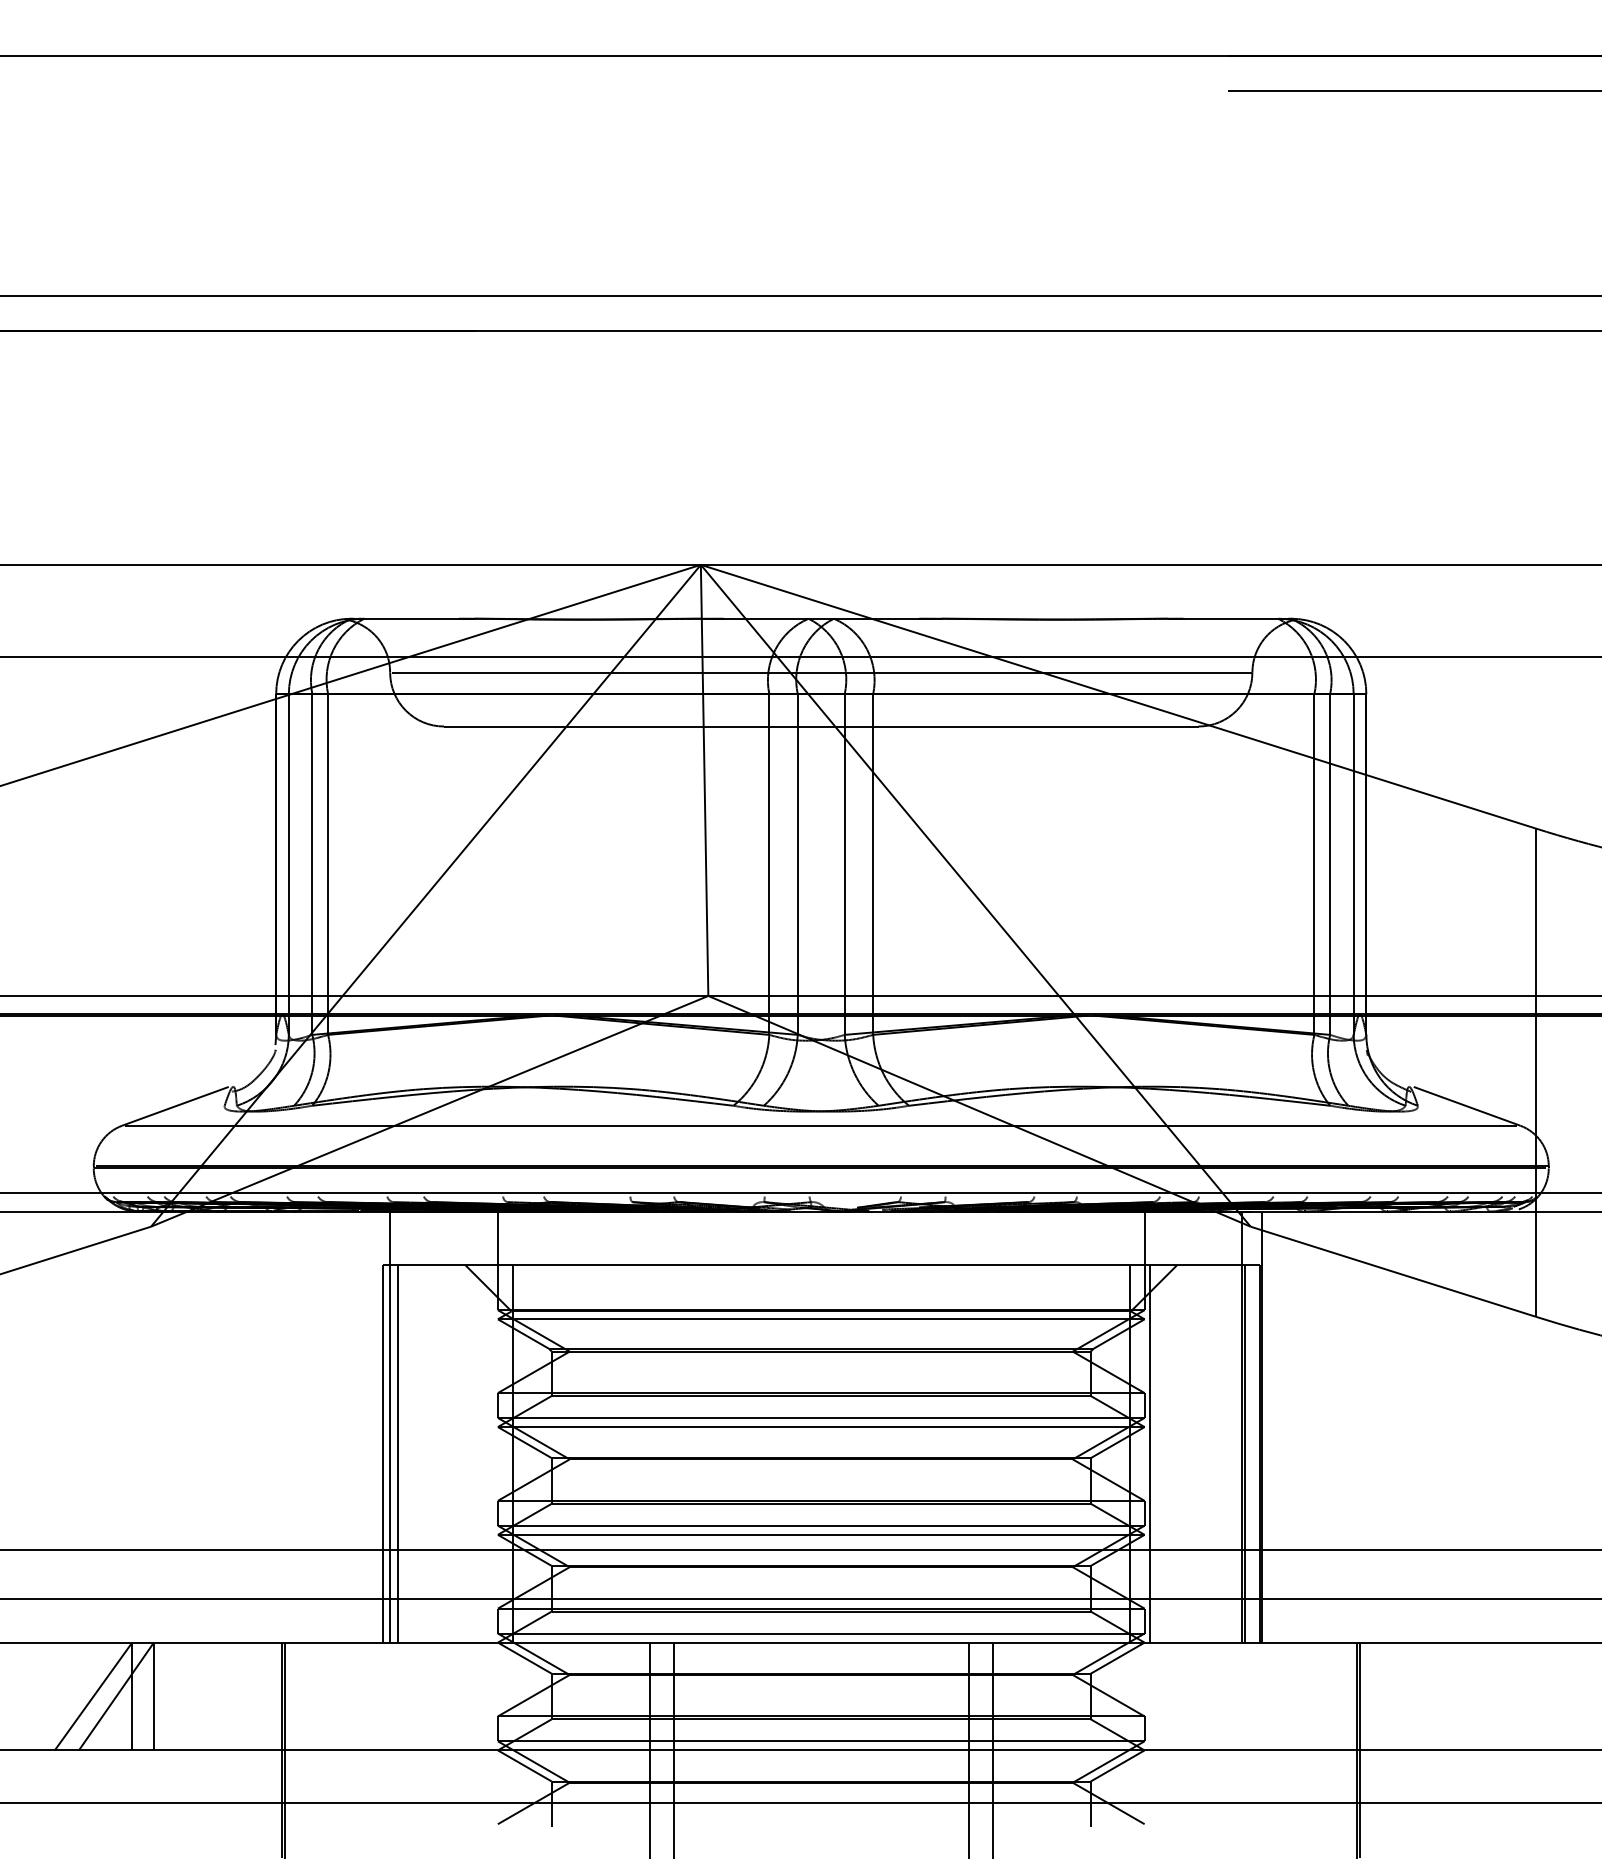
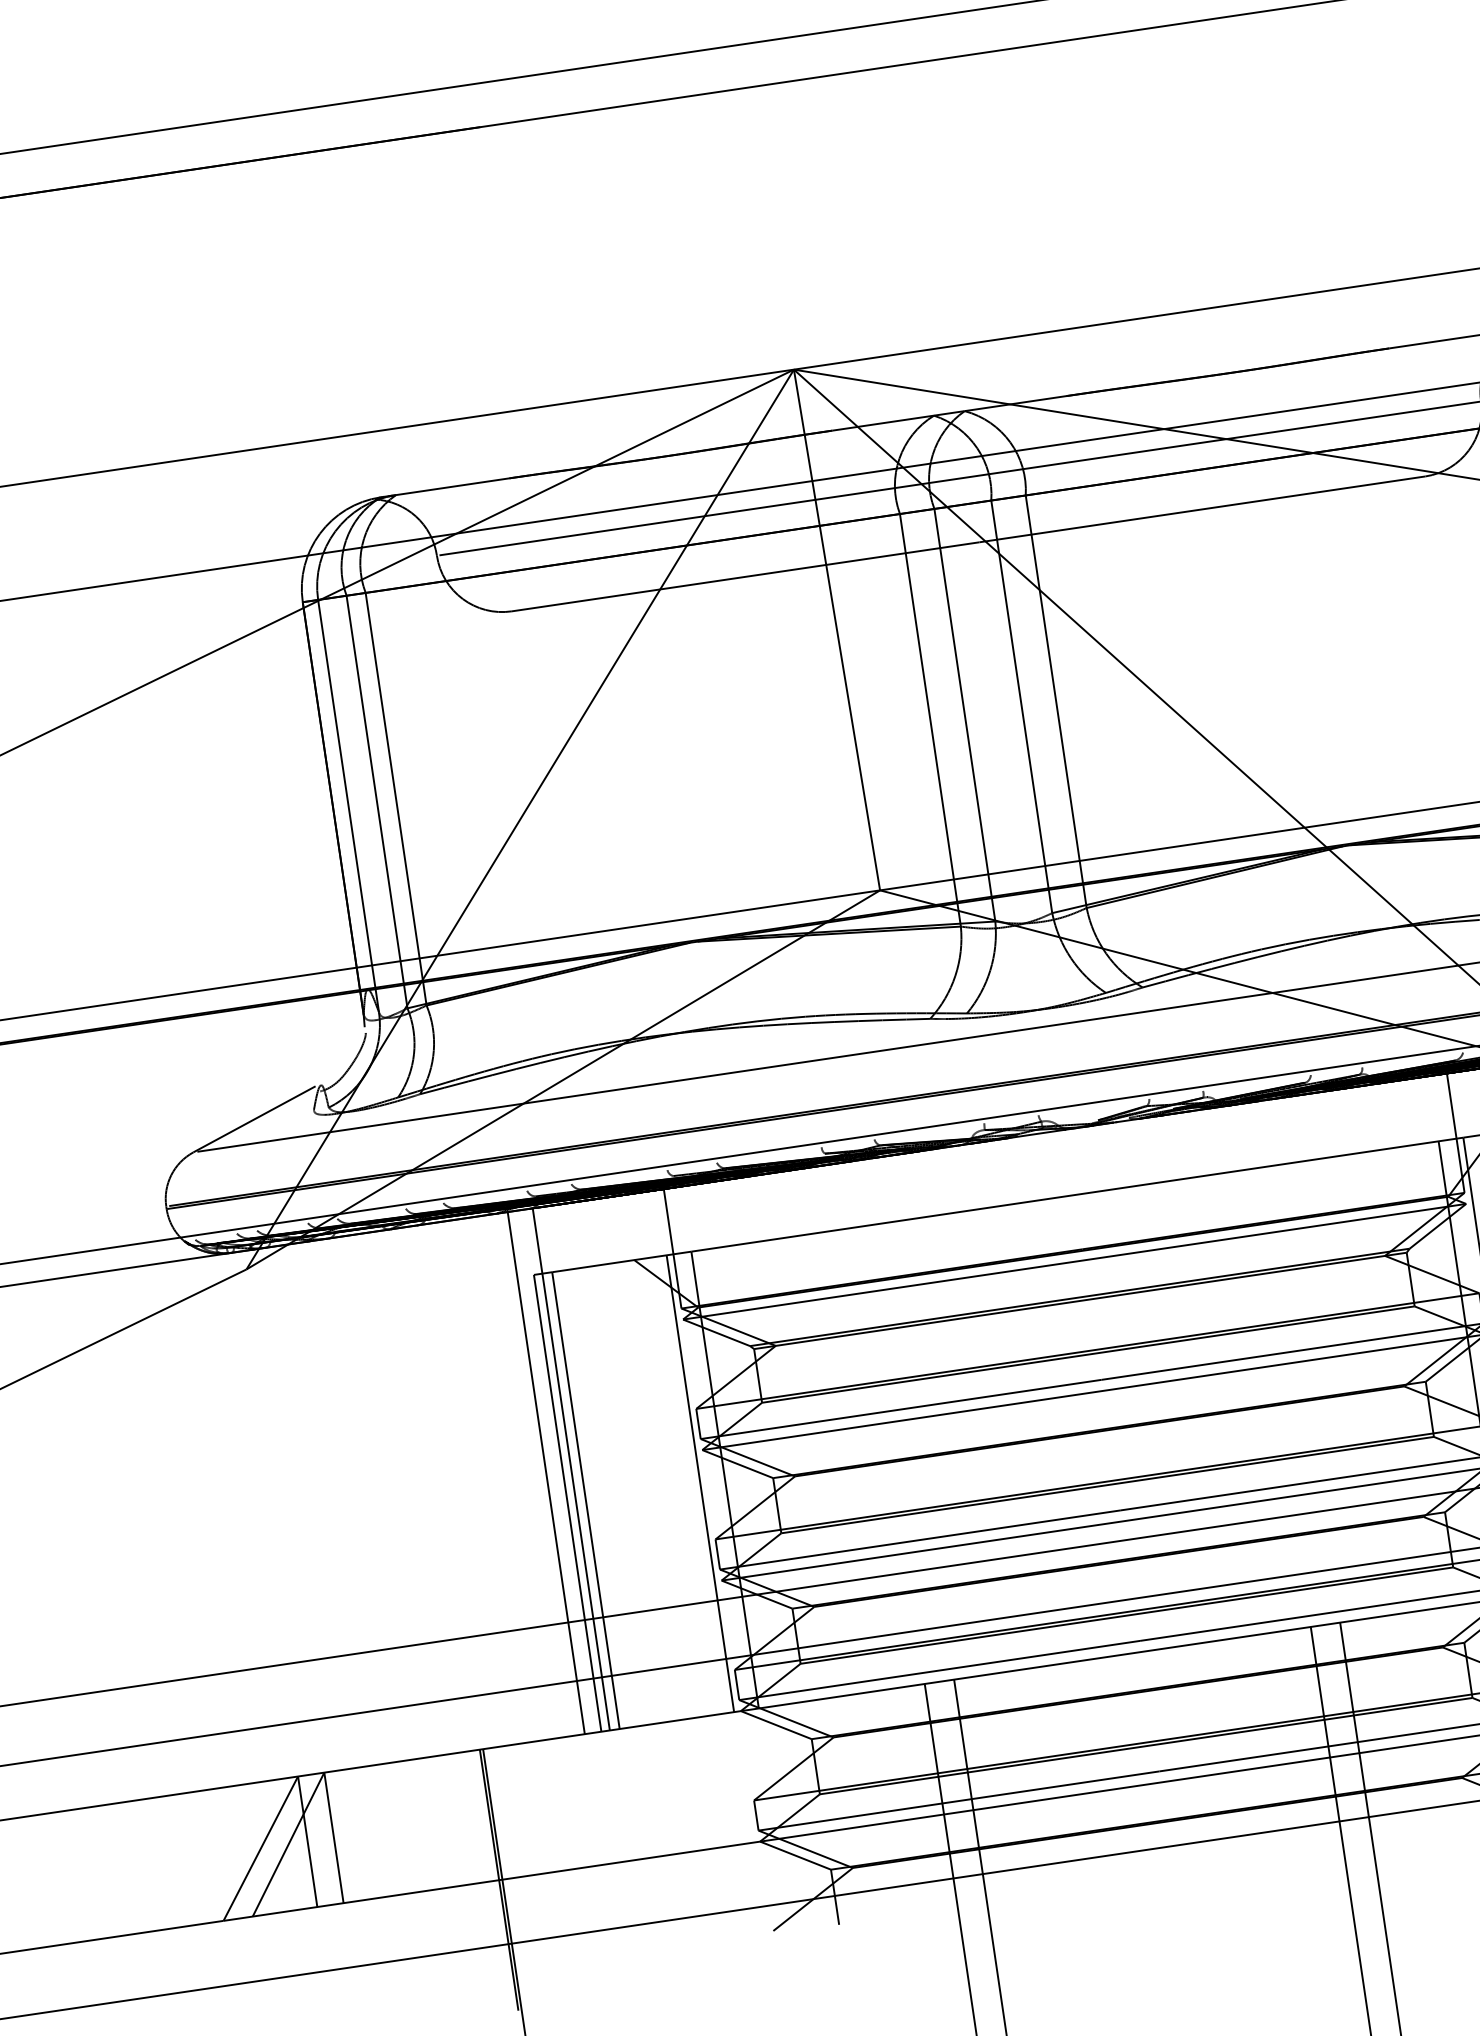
line: (369, 1426) -> (546, 1472), added
line: (492, 1453) -> (700, 1483), added

